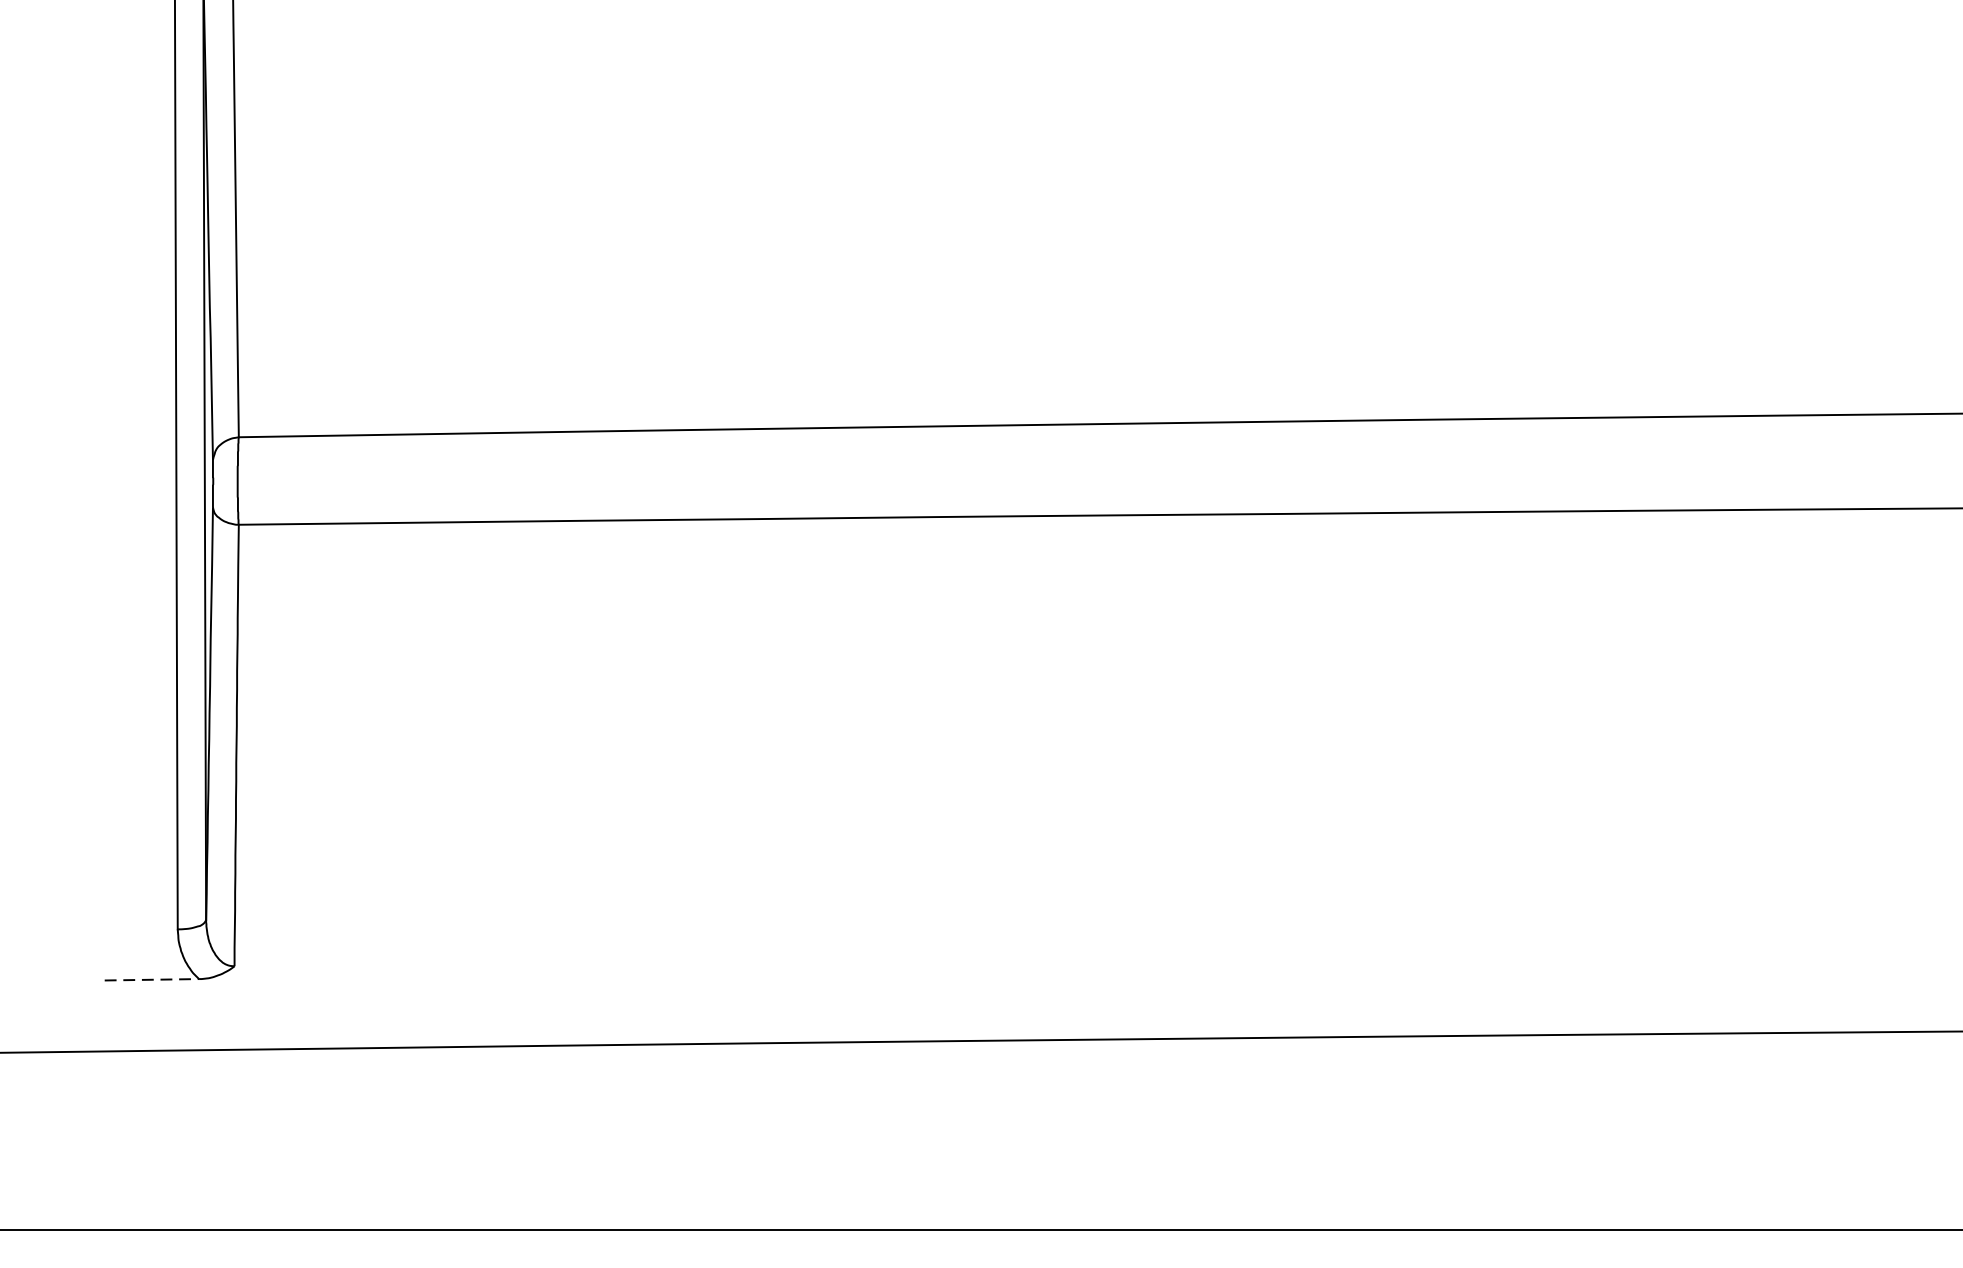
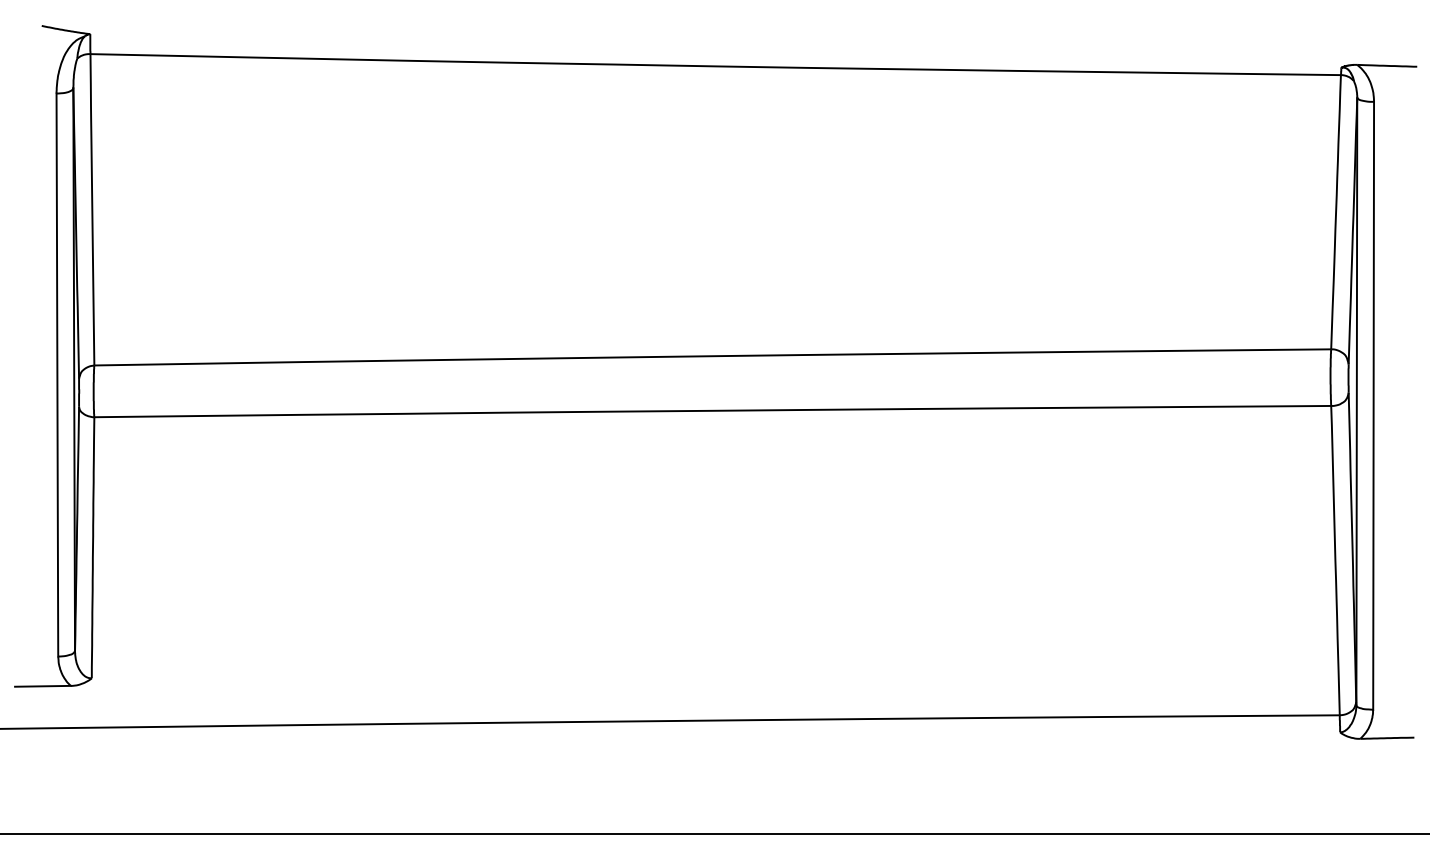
line: (151, 980) -> (42, 686), dashed -> solid

